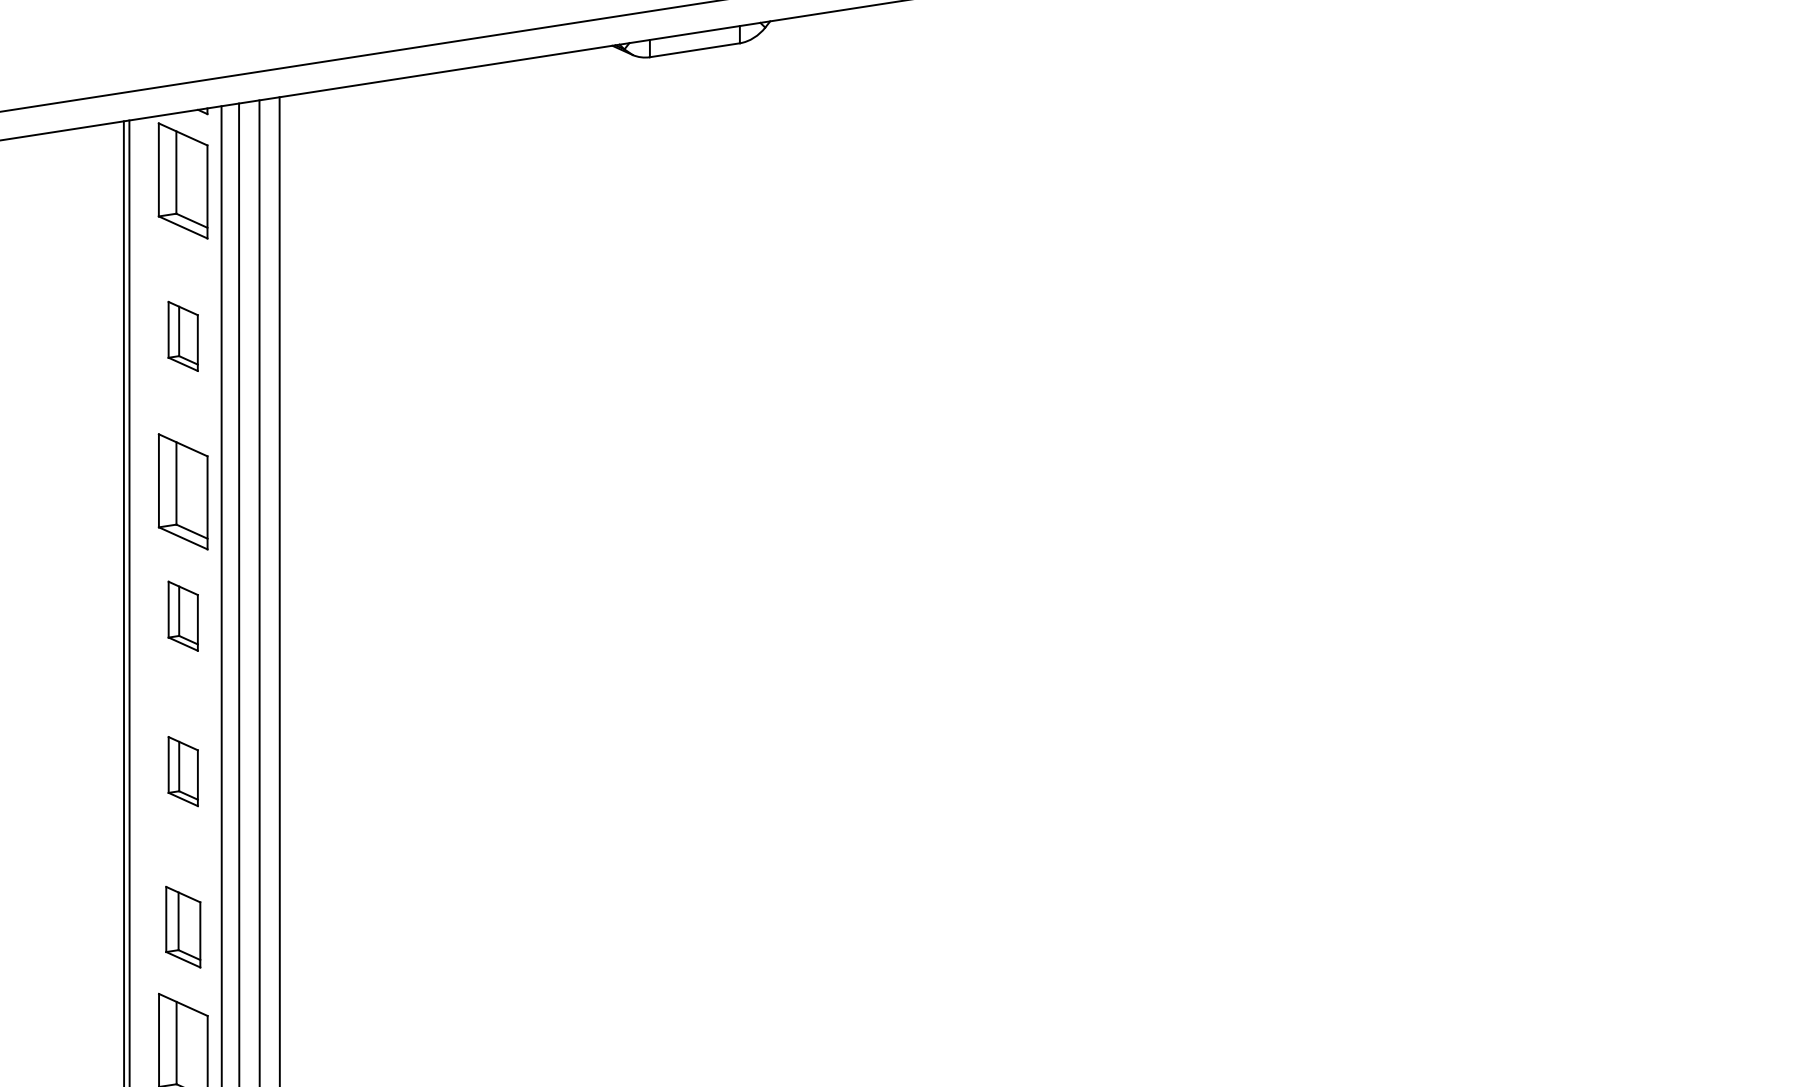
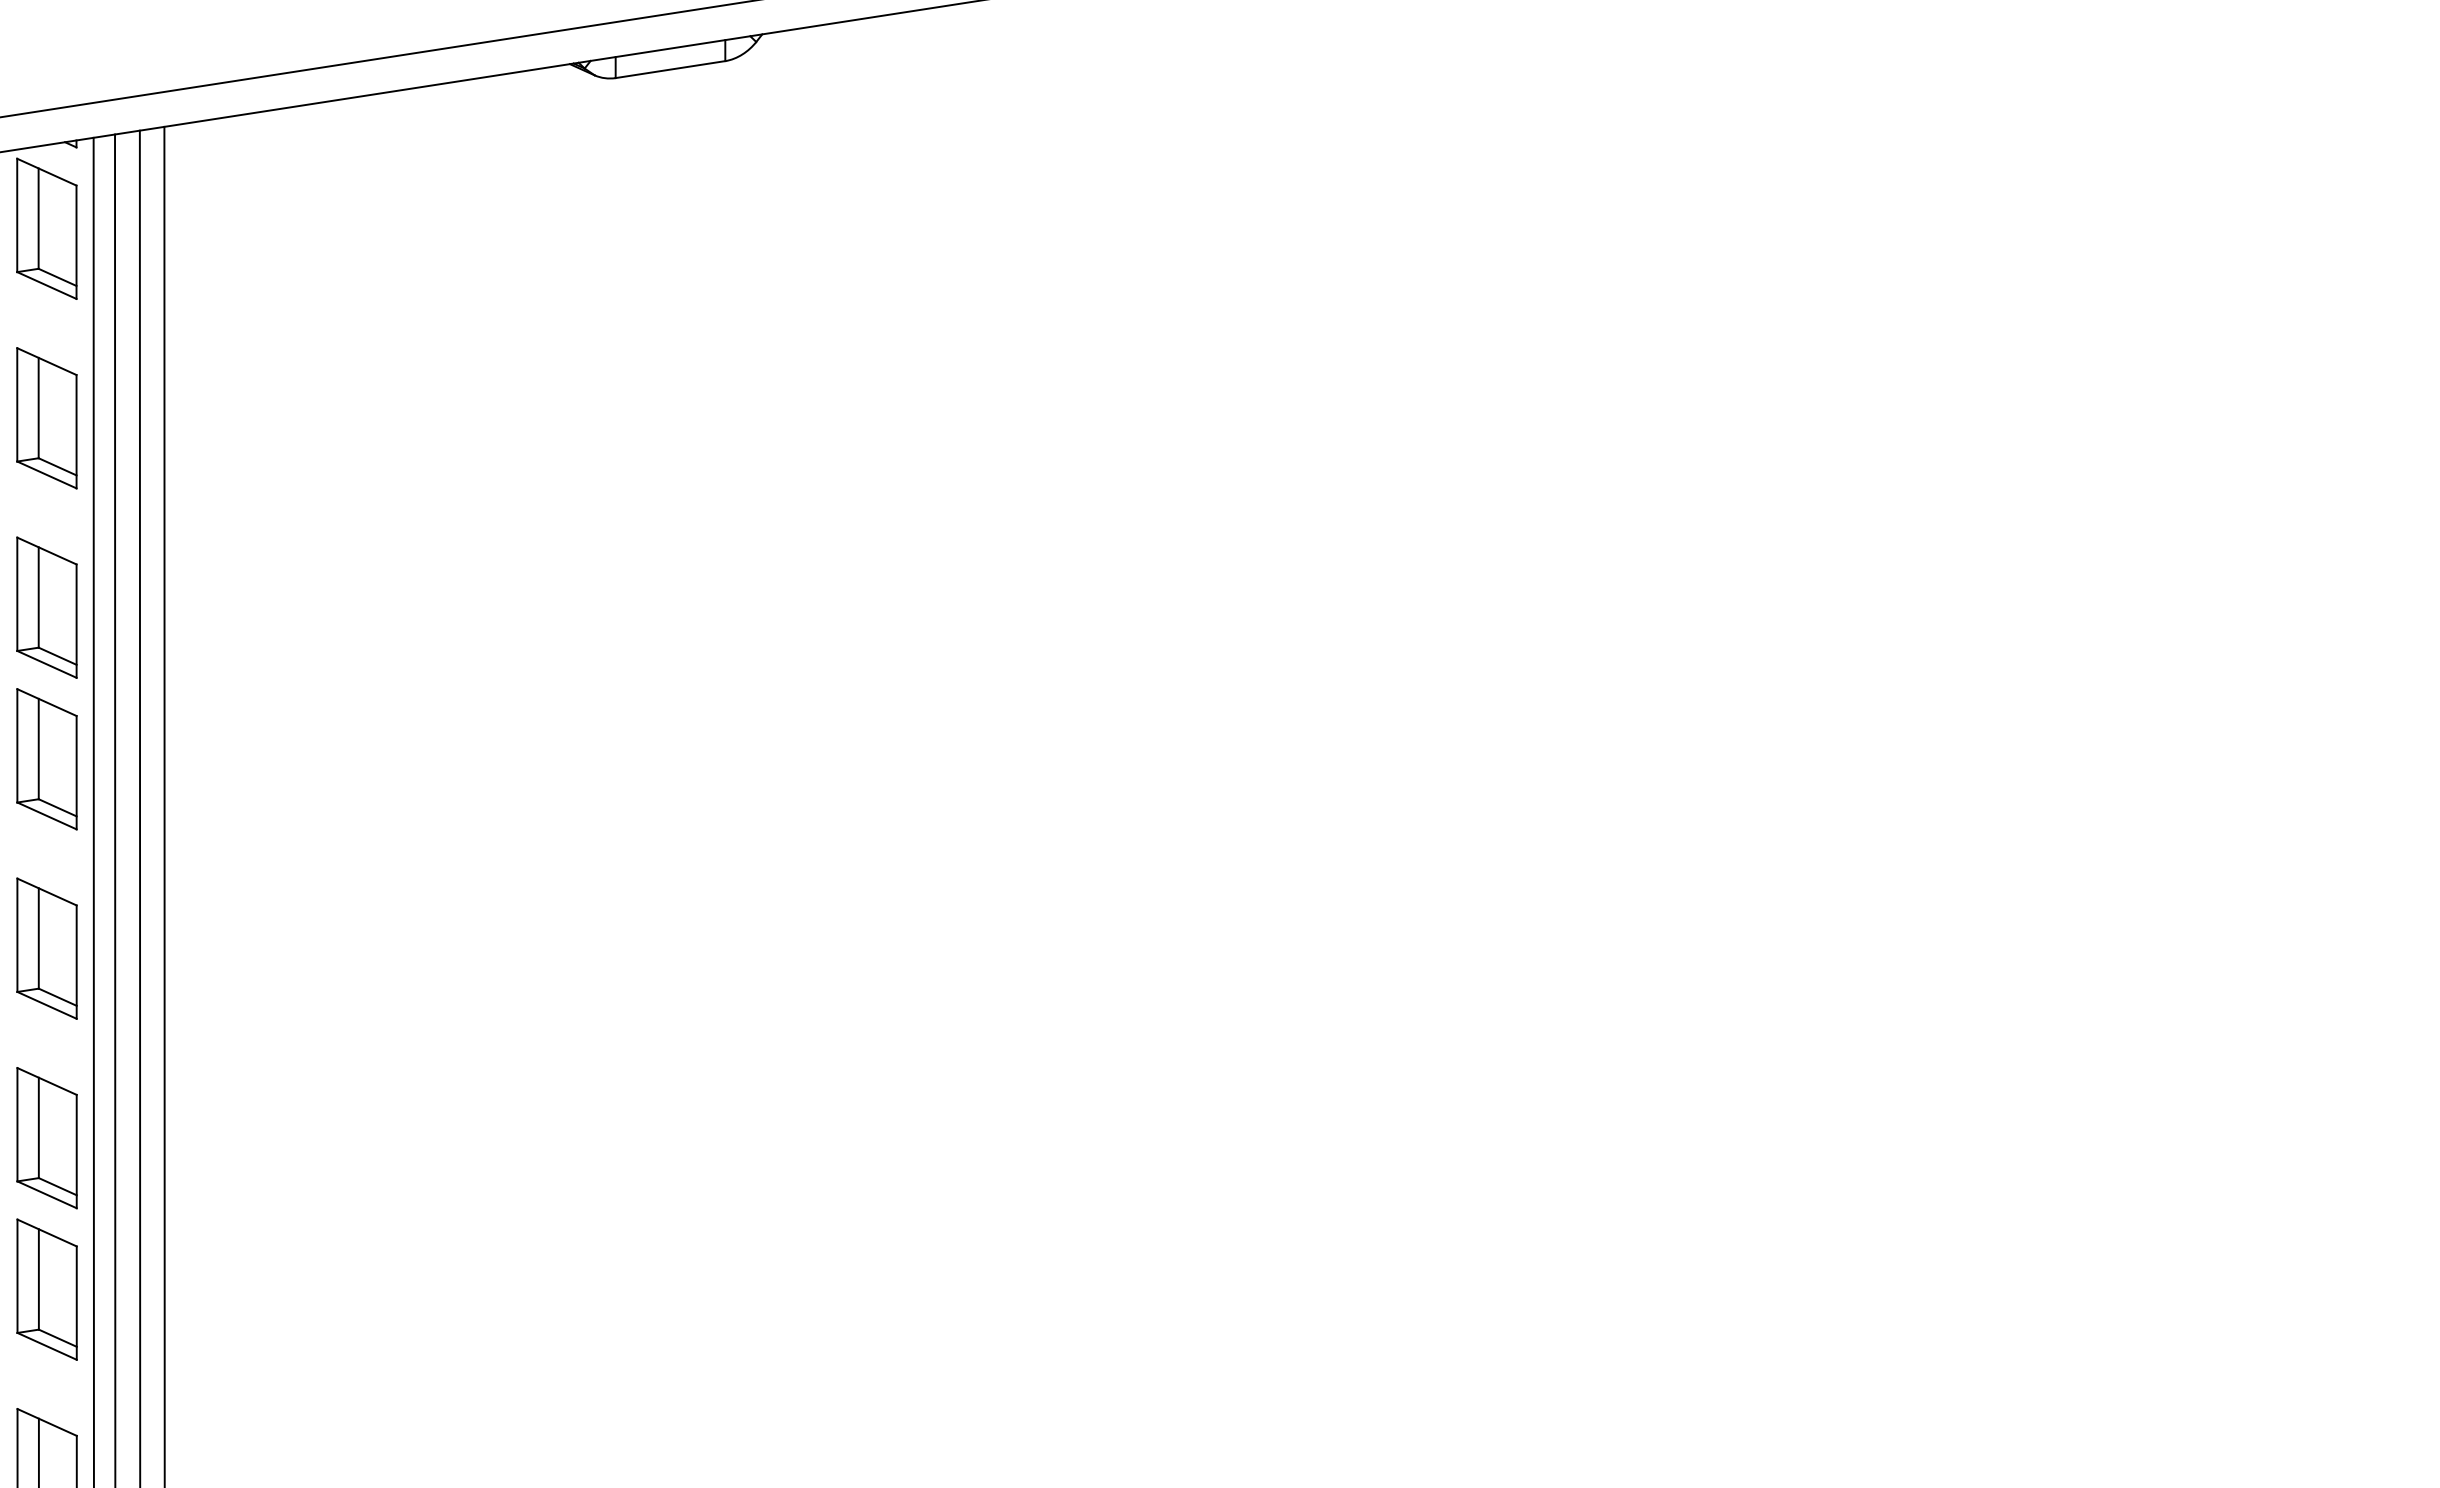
part: (182, 336) -> (46, 418), size x1.67
part: (182, 616) -> (46, 759), size x1.67
part: (182, 771) -> (46, 948), size x1.67
part: (182, 927) -> (46, 1138), size x1.43

